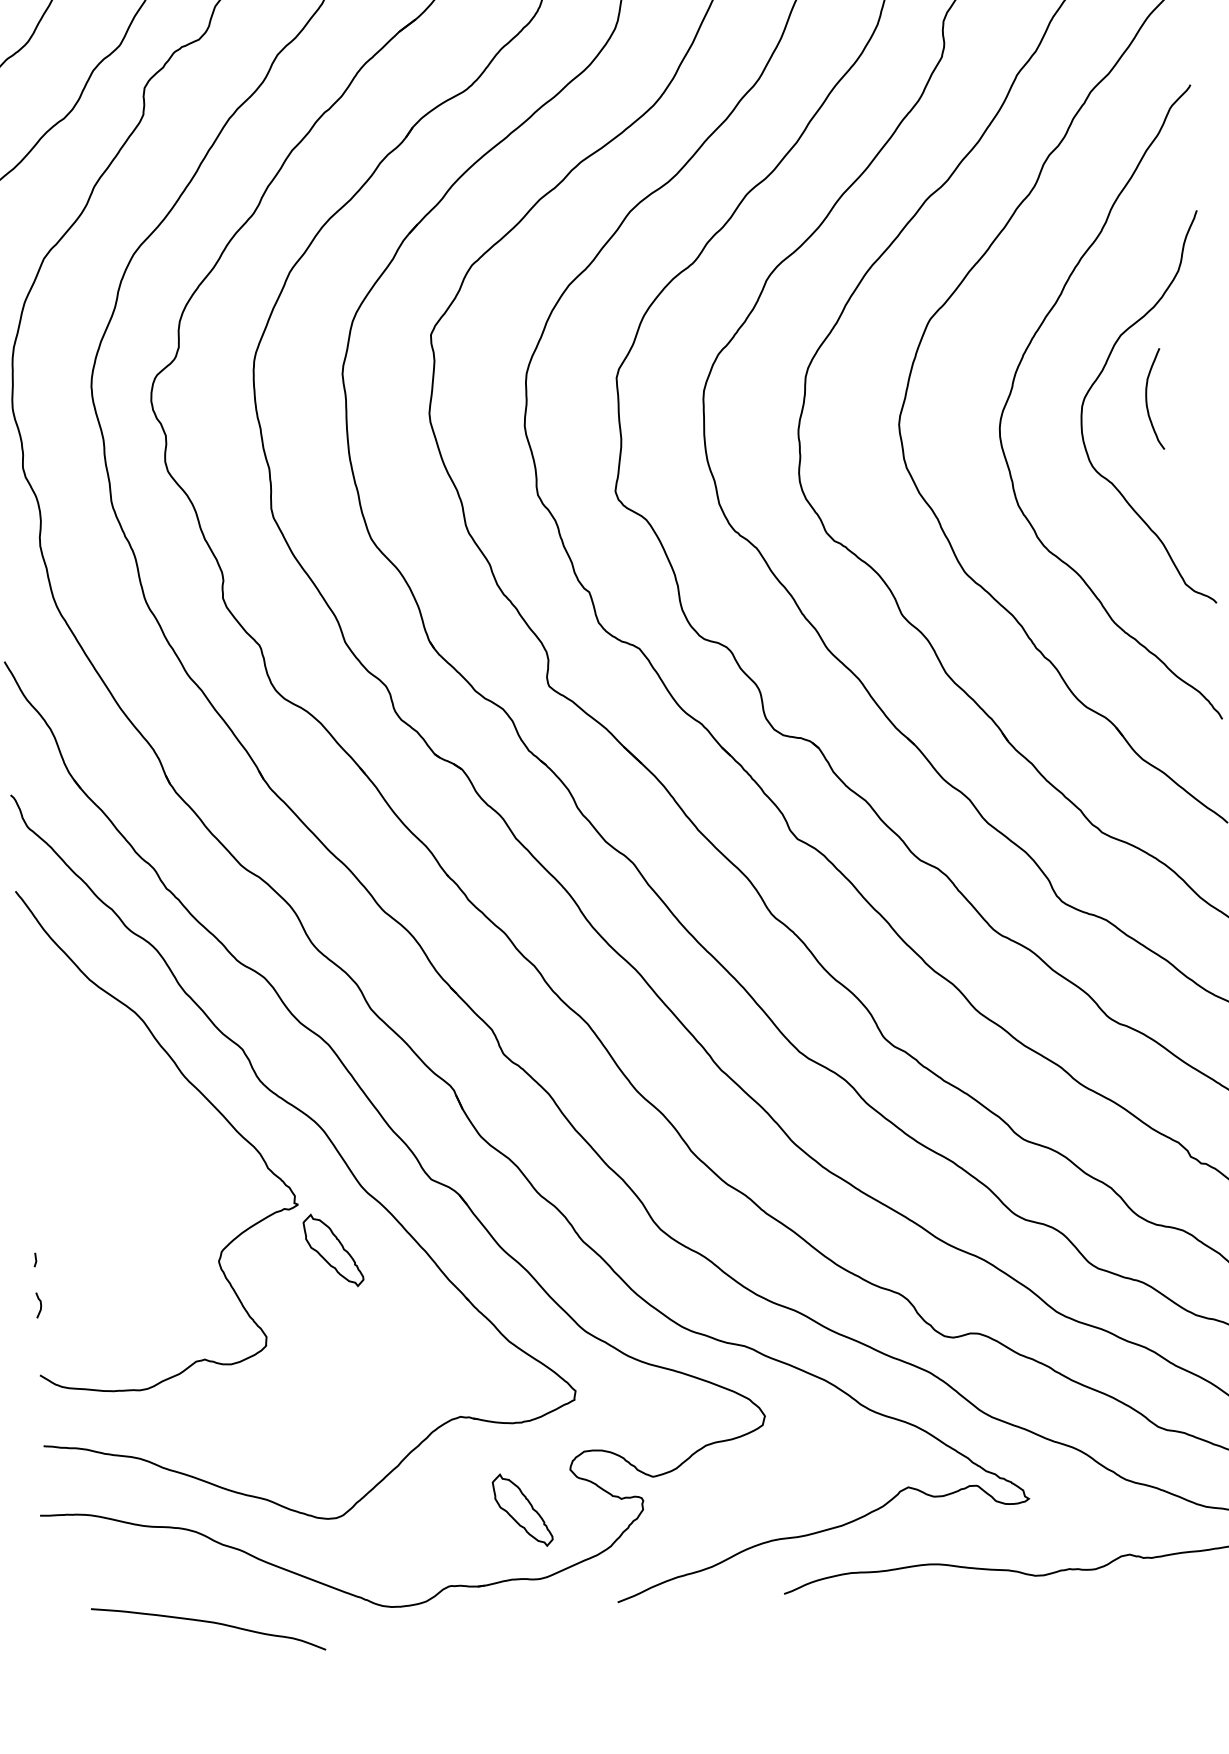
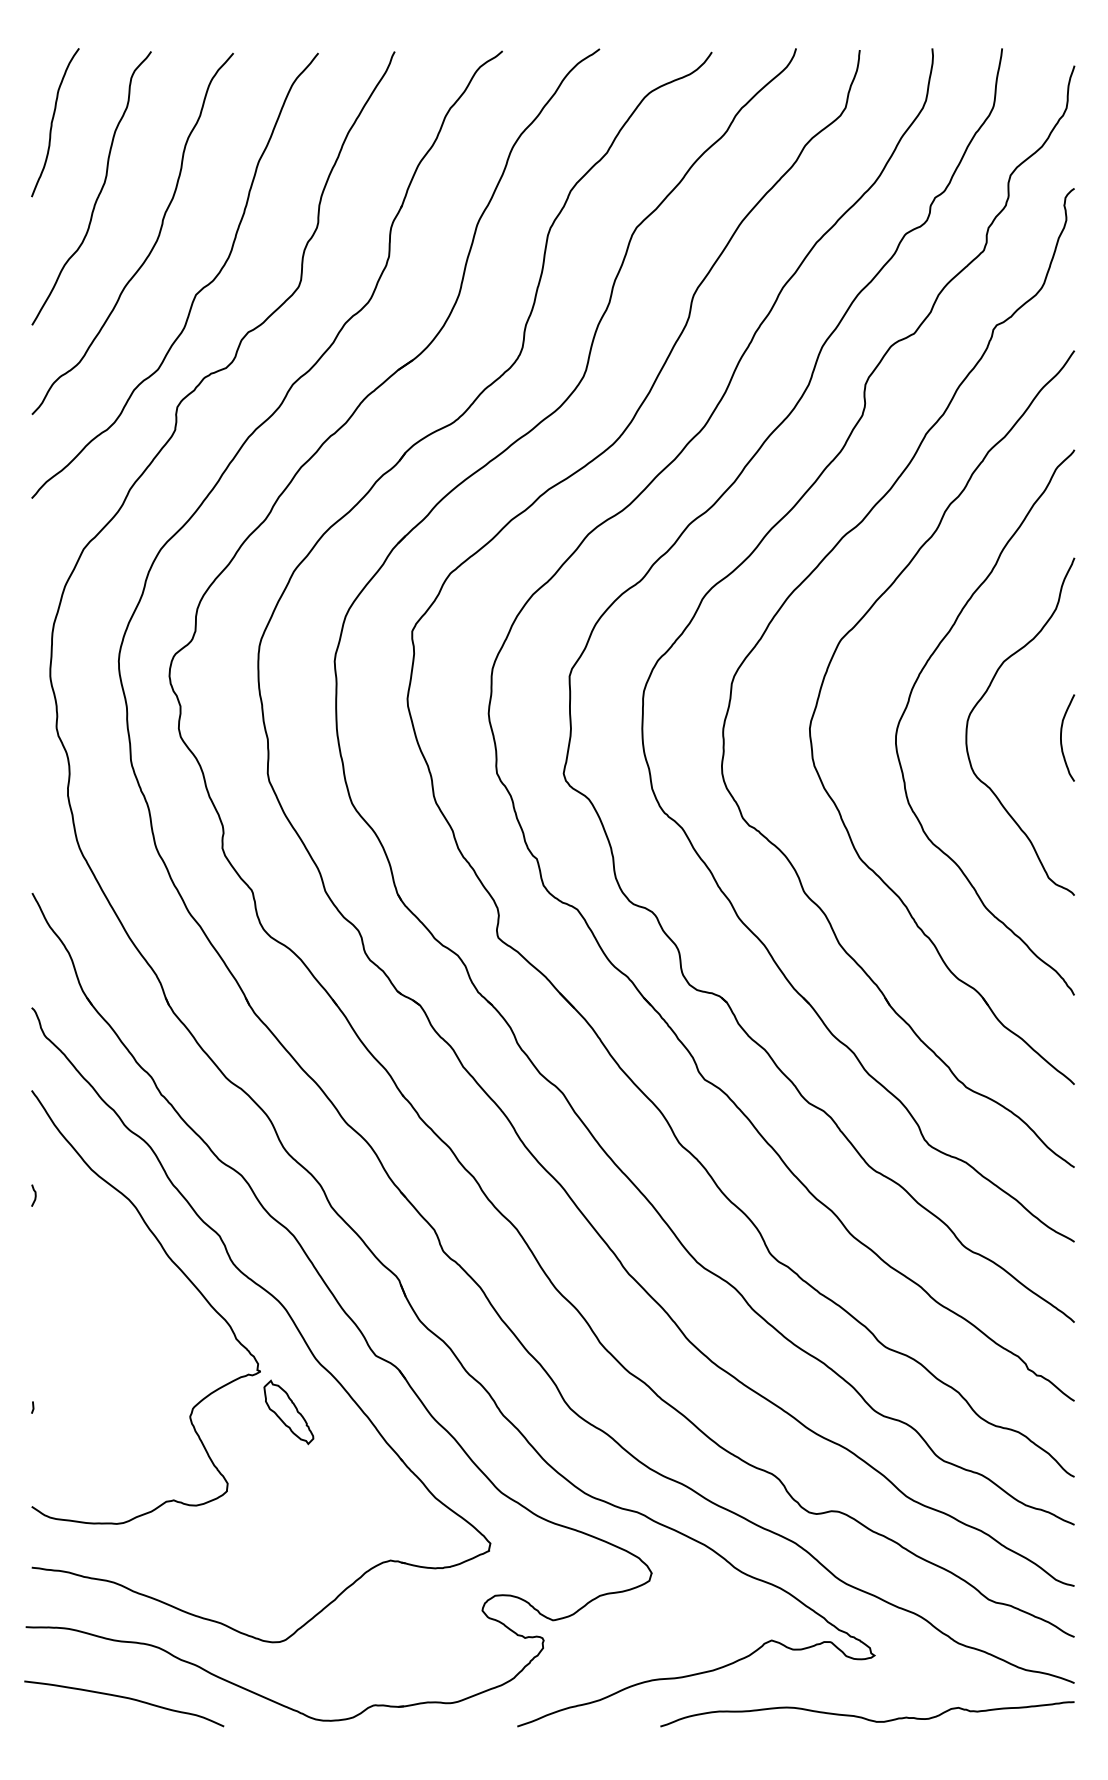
curve: (1146, 399) -> (1061, 737), moved
curve: (39, 1305) -> (34, 1195), moved
part: (522, 1510) -> (439, 1643), removed
curve: (208, 1623) -> (124, 1698), moved

